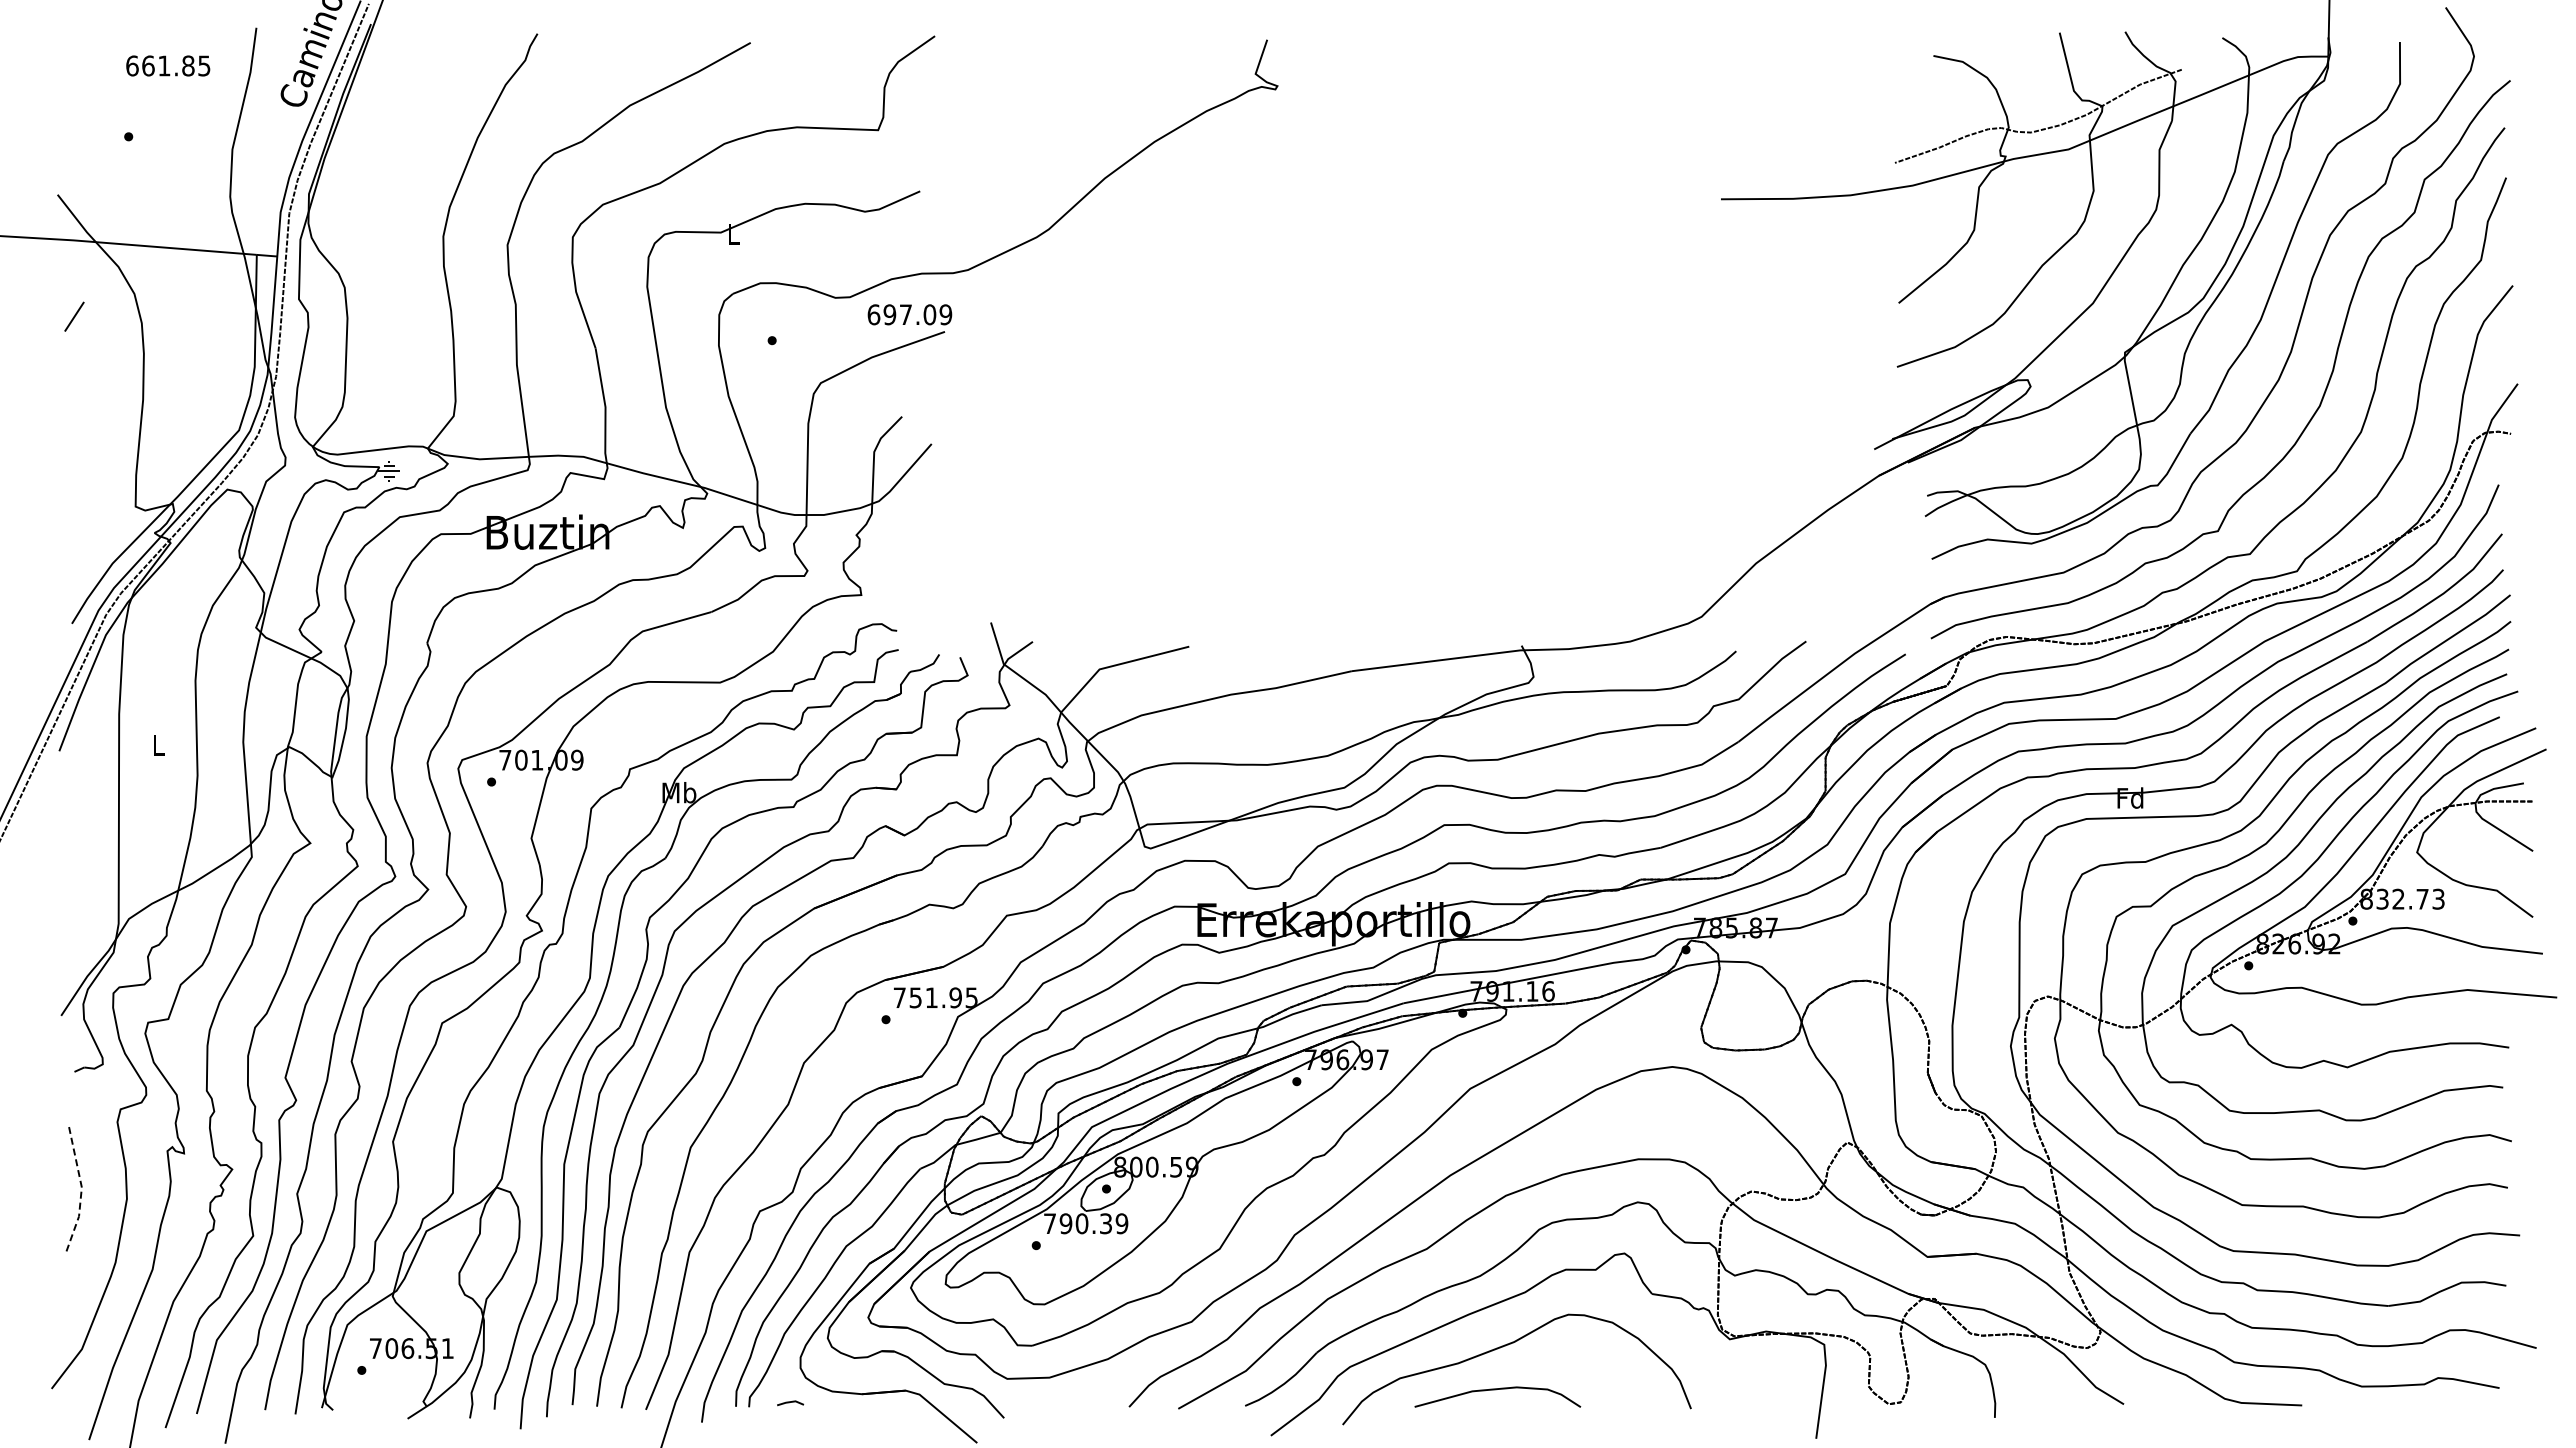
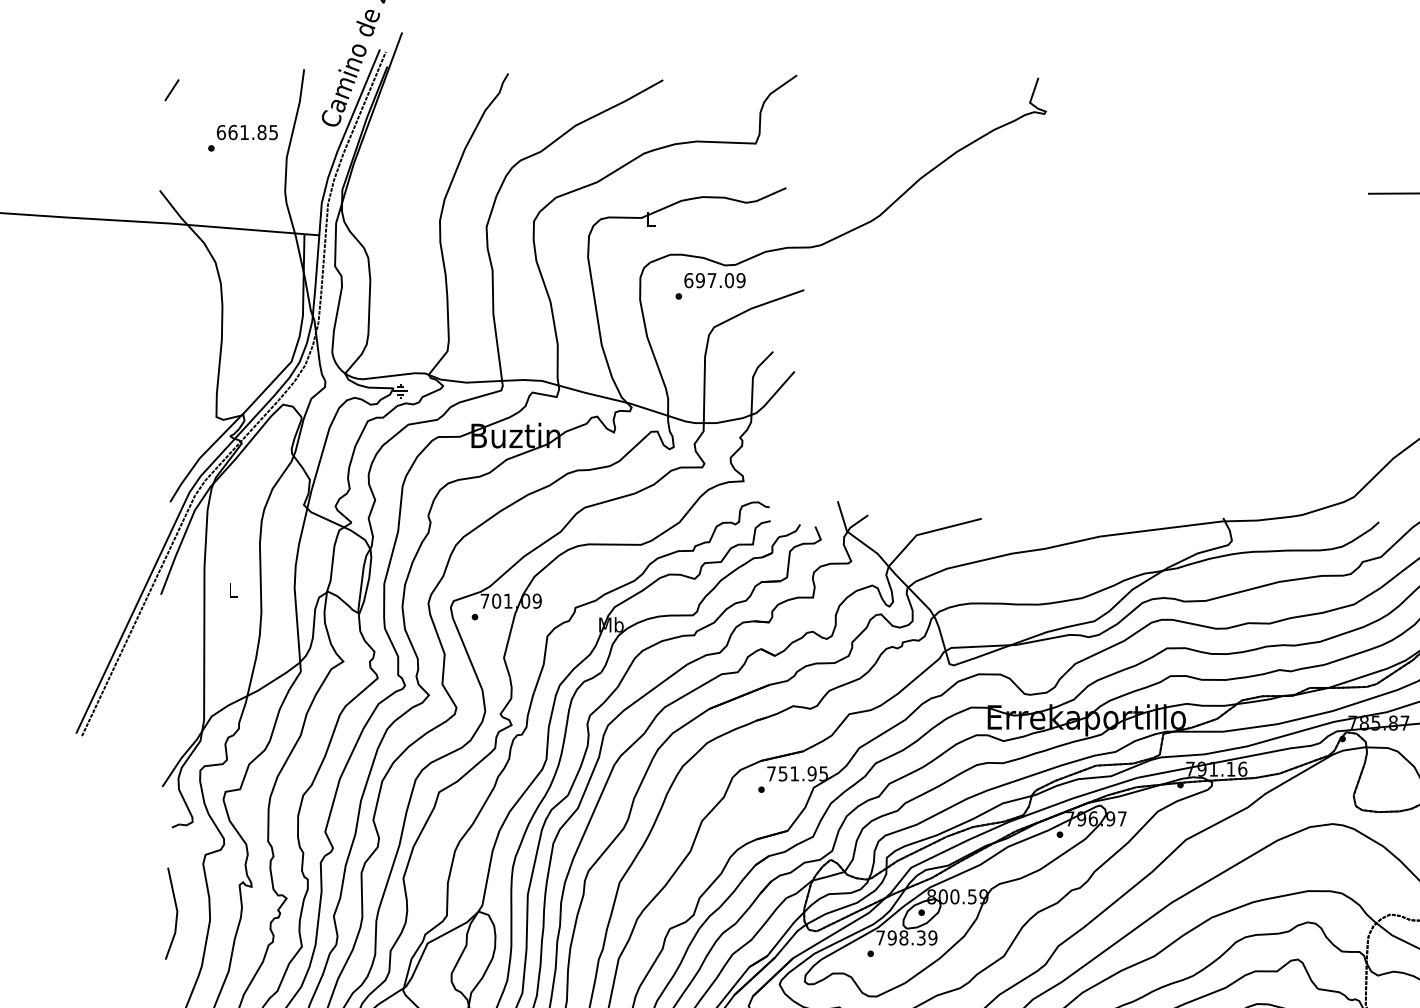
text: (168, 65) -> (247, 132), moved
text: (909, 314) -> (714, 280), moved
line: (74, 316) -> (172, 90), moved
line: (81, 1191) -> (177, 914), dashed -> solid
text: (1081, 1223) -> (903, 937), 790.39 -> 798.39

